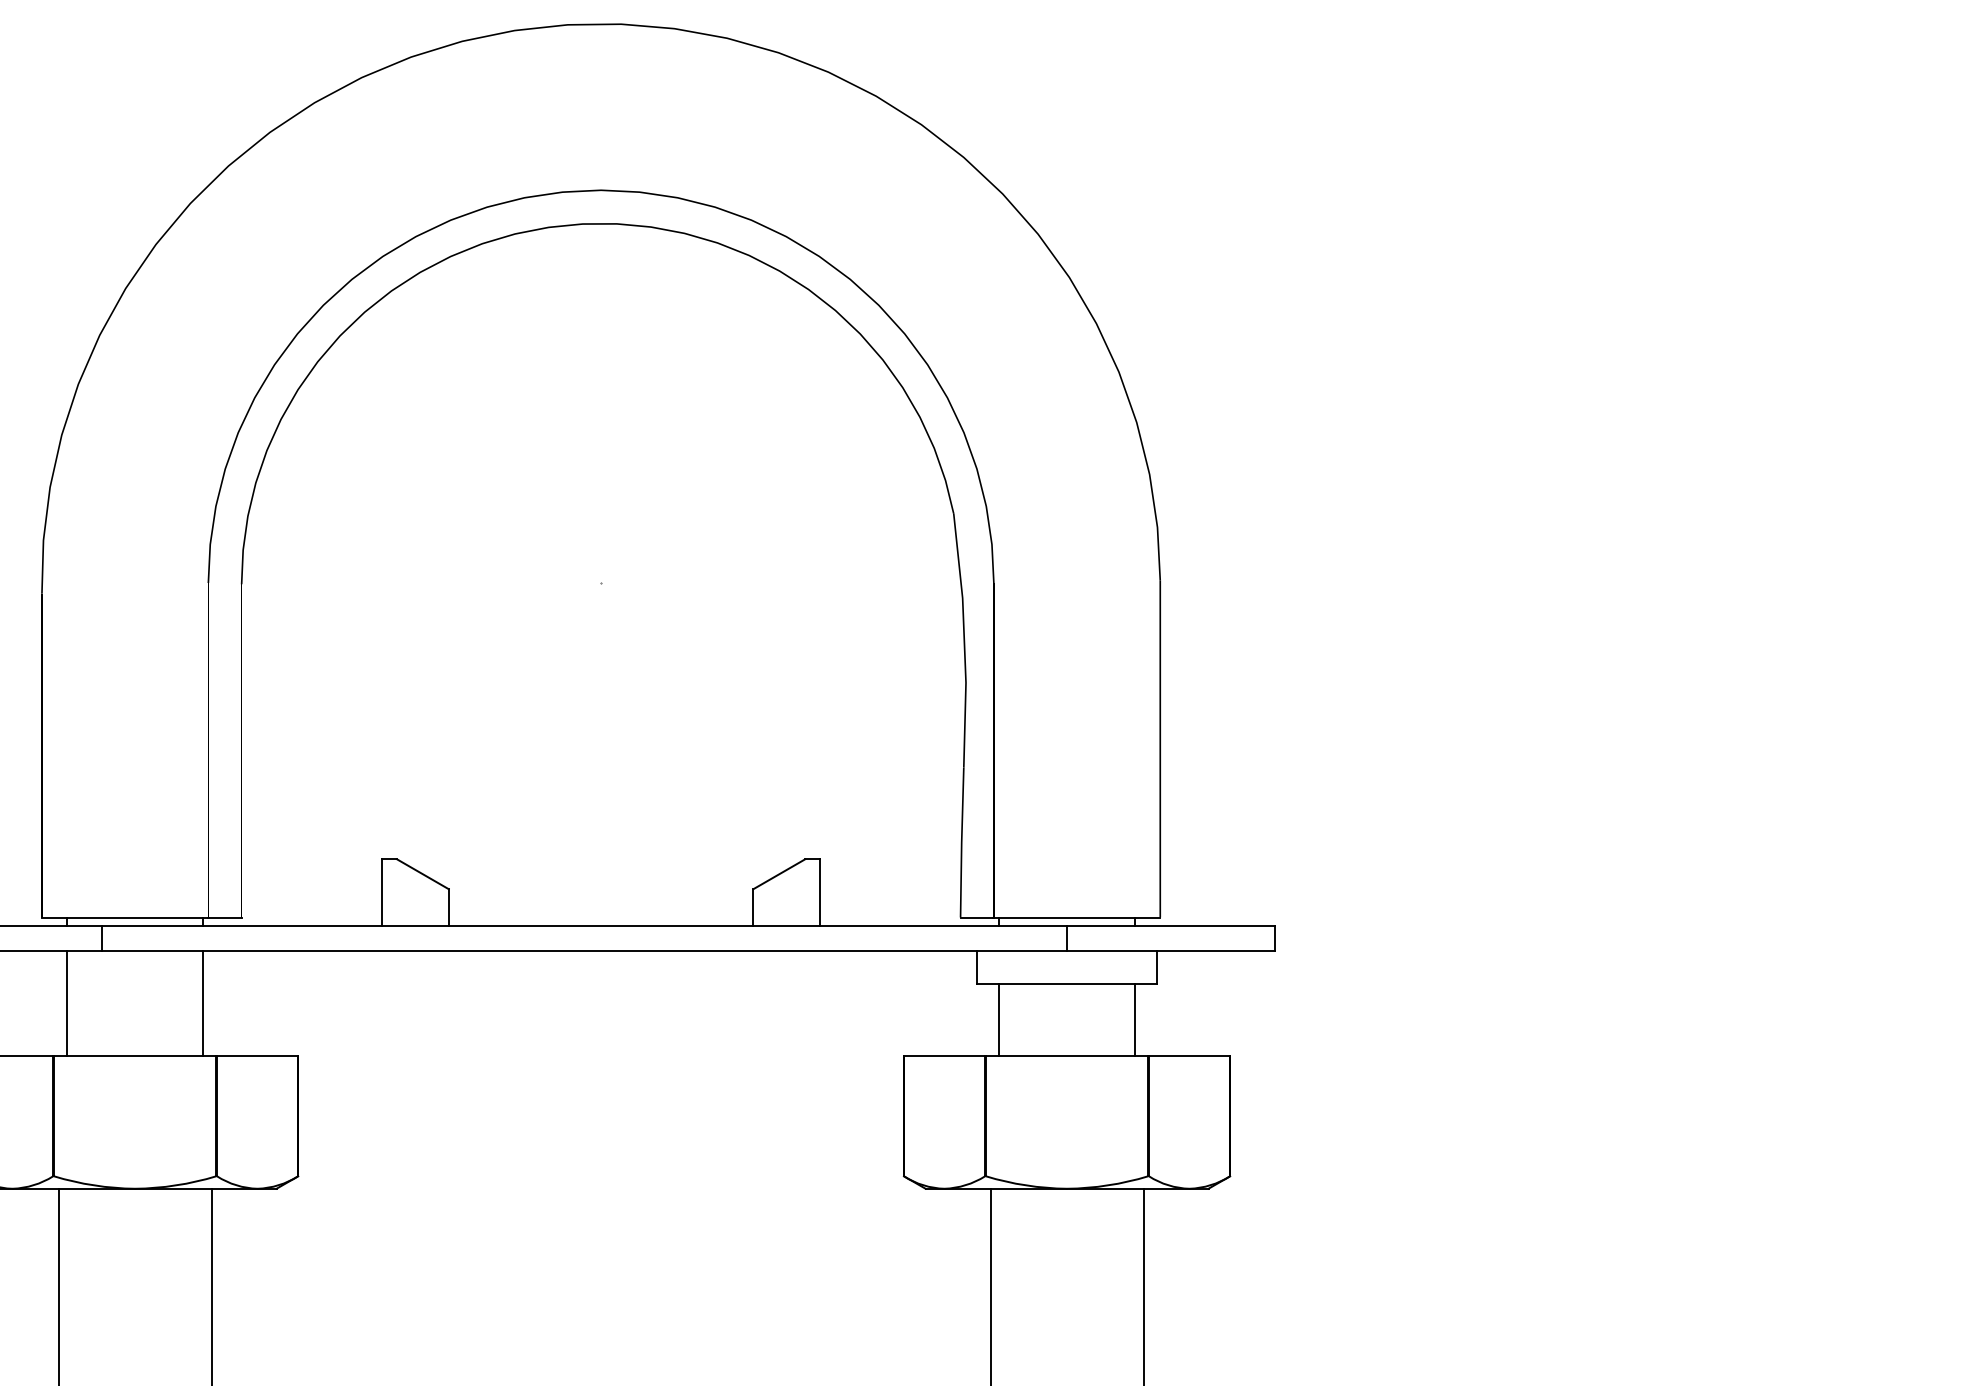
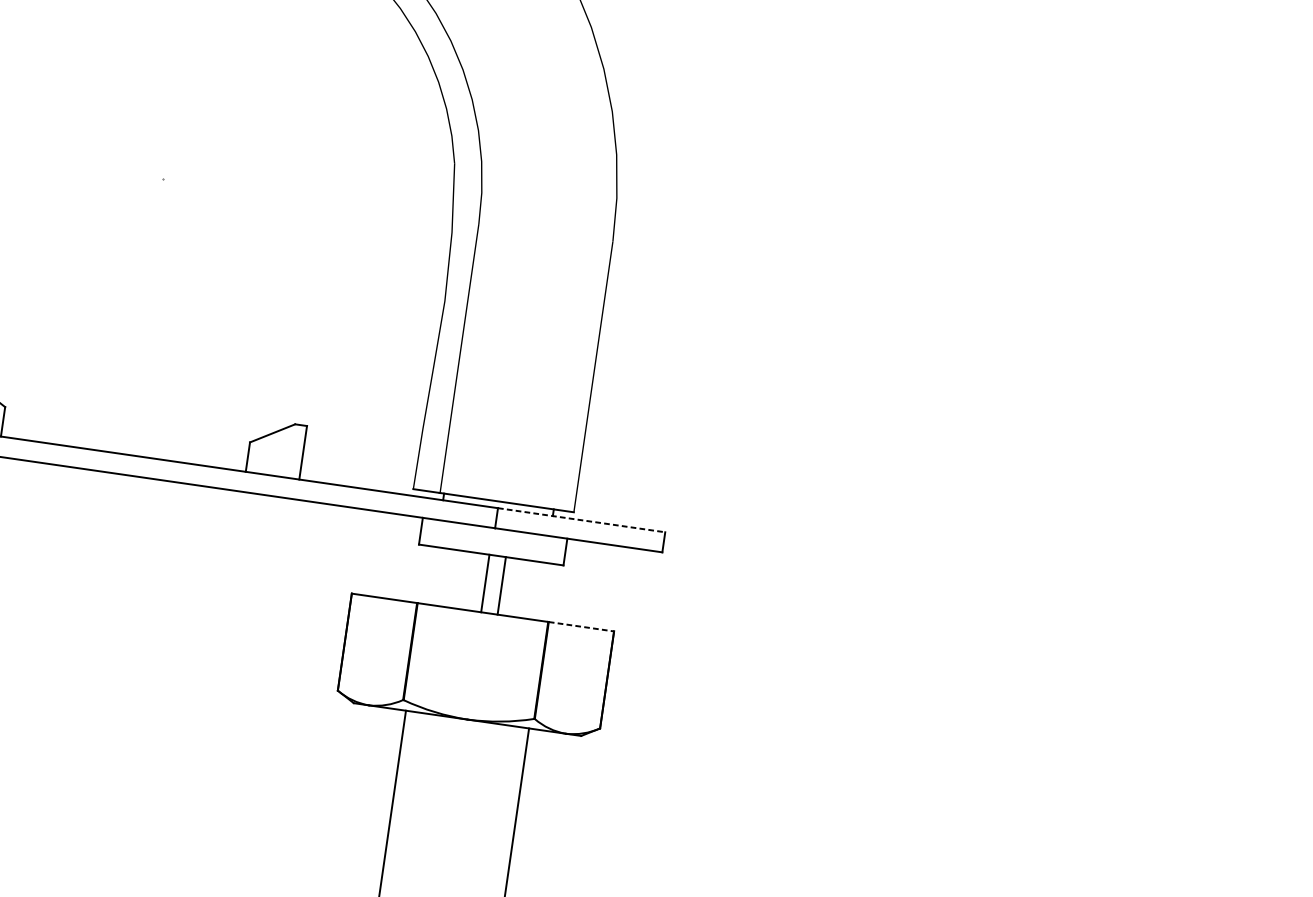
line: (1171, 925) -> (582, 520), solid -> dashed
line: (998, 1019) -> (485, 583), moved
line: (1135, 1019) -> (501, 585), moved
line: (1189, 1055) -> (581, 626), solid -> dashed

